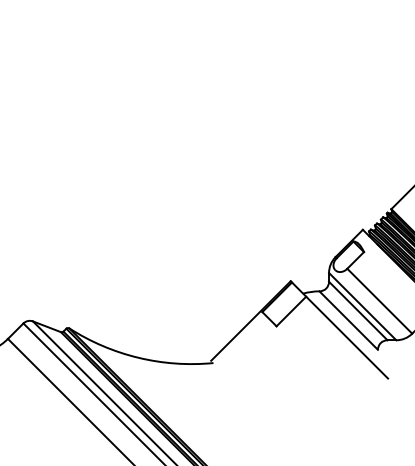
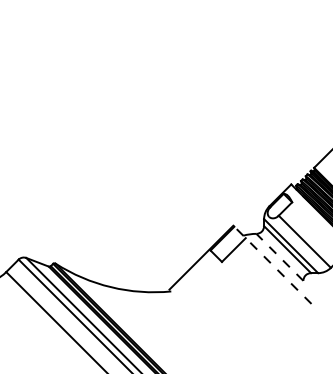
line: (348, 320) -> (279, 257), solid -> dashed
line: (339, 329) -> (272, 264), solid -> dashed

